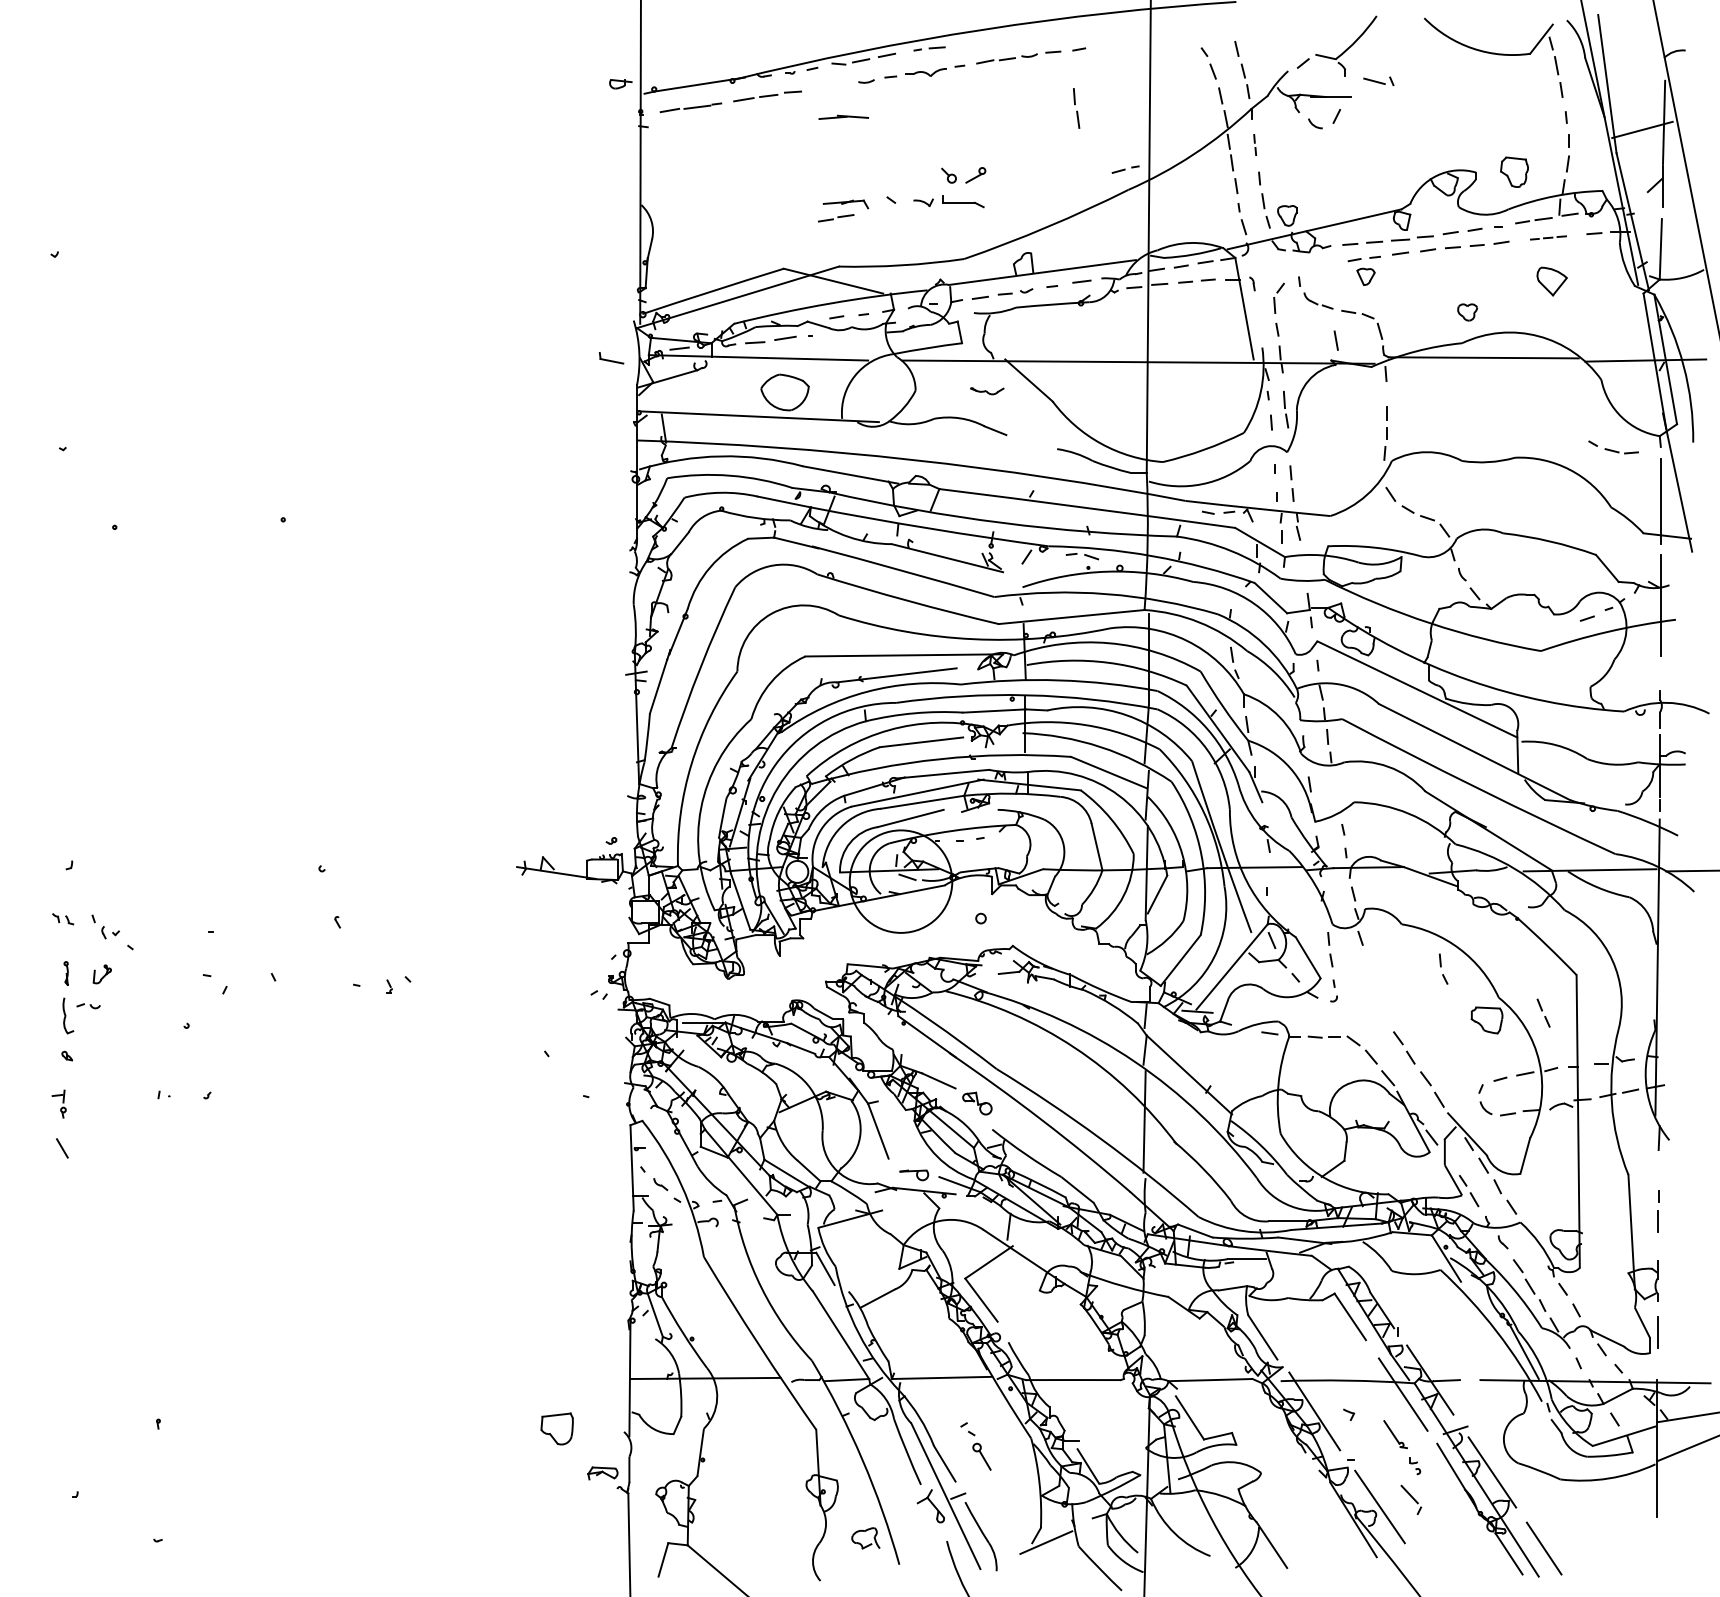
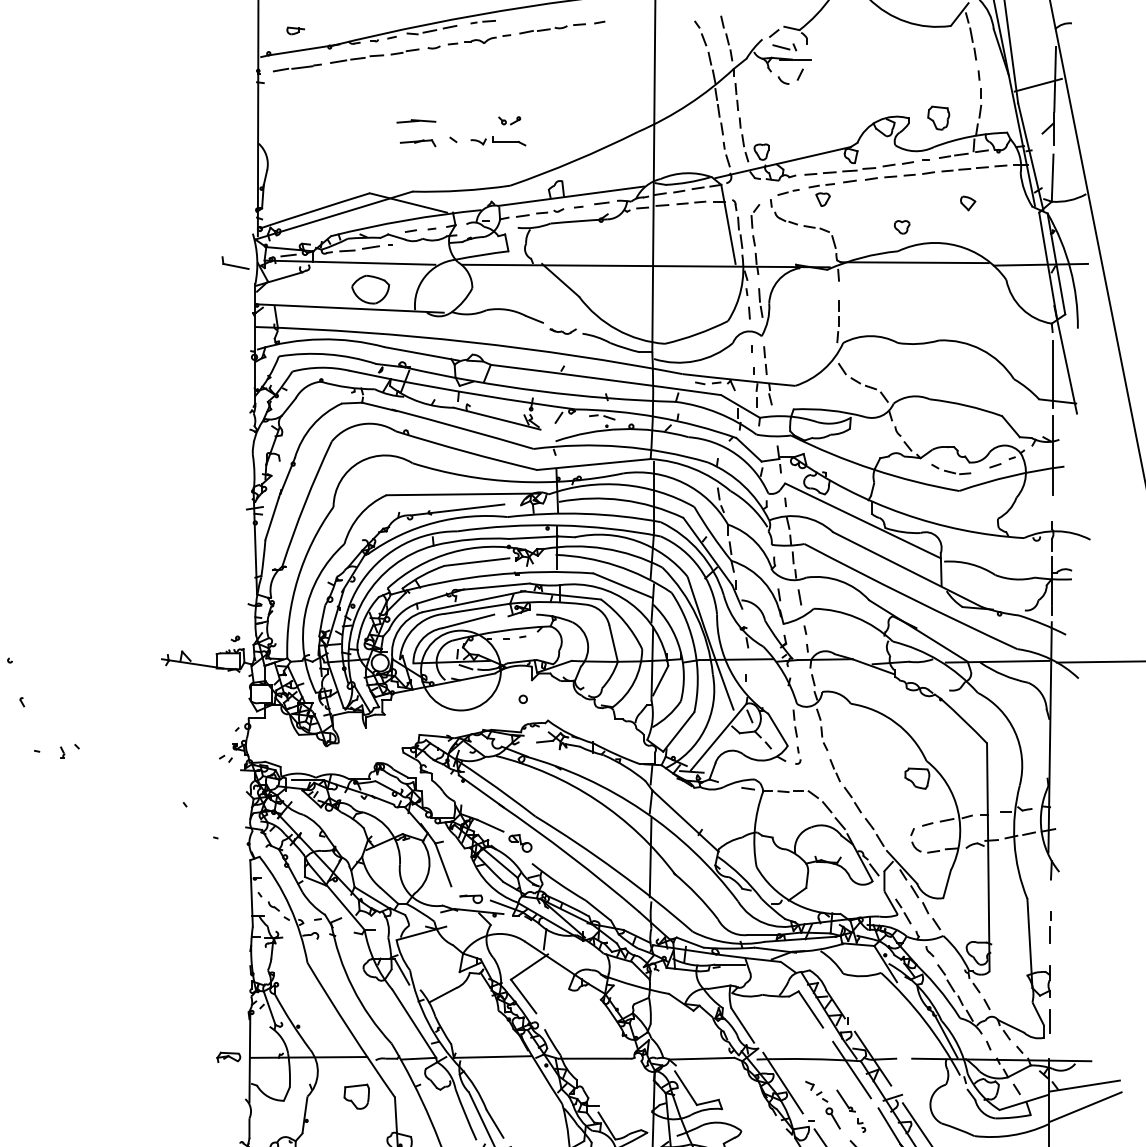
part: (1378, 81) -> (784, 47), moved
part: (620, 84) -> (295, 31), moved
part: (1076, 108) -> (740, 232), moved
part: (843, 116) -> (416, 120), moved
part: (1254, 144) -> (736, 96), size x1.67
part: (1125, 169) -> (788, 192), moved
part: (963, 175) -> (509, 120), size x0.62
part: (836, 218) -> (405, 52), moved
part: (1548, 237) -> (965, 168), size x1.67
part: (1552, 281) -> (968, 203), size x0.62
line: (1335, 340) -> (799, 597), moved
part: (611, 357) -> (235, 262), size x1.43
part: (987, 391) -> (563, 331), moved
part: (1613, 447) -> (951, 469), moved
part: (1443, 968) -> (824, 738), moved
part: (1543, 1012) -> (835, 770), moved
part: (556, 1428) -> (356, 1096), moved
part: (975, 1446) -> (828, 1110), moved
part: (602, 1473) -> (228, 1057), moved

